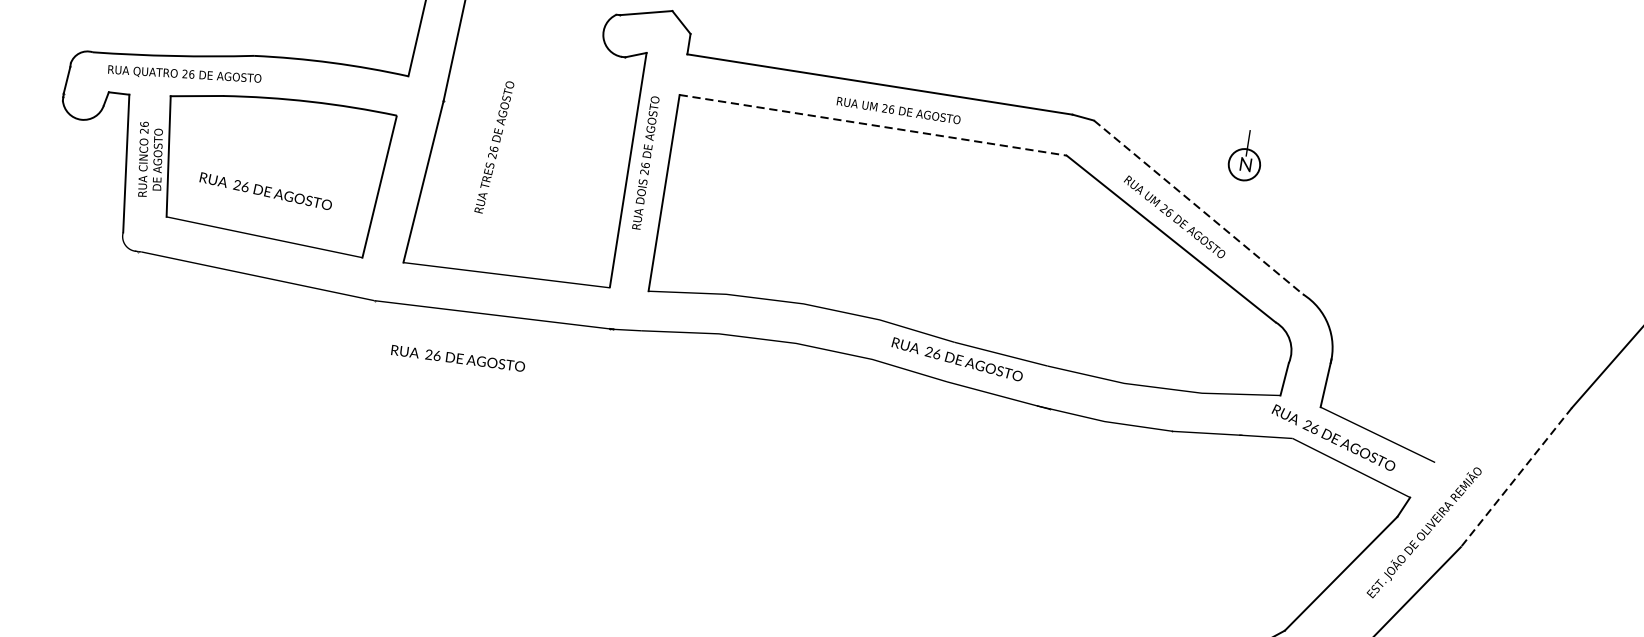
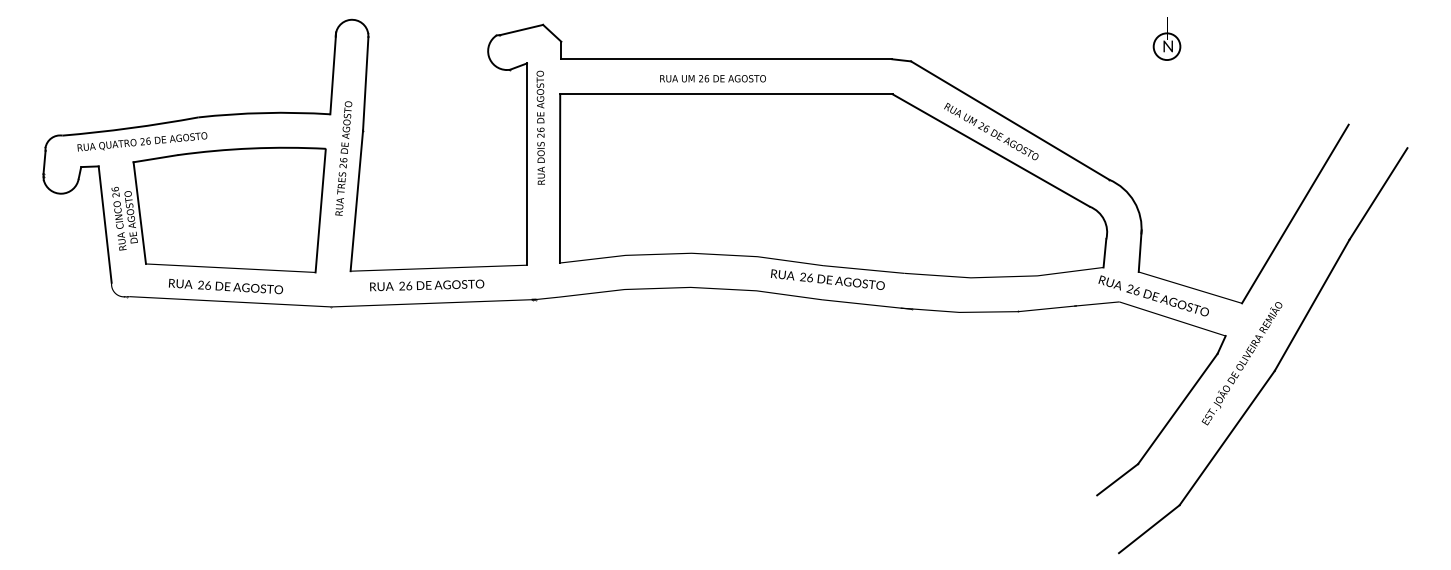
text: (898, 110) -> (712, 78), moved
line: (873, 125) -> (726, 94), dashed -> solid
text: (494, 147) -> (343, 158), moved
part: (1245, 155) -> (1166, 38), moved
text: (645, 162) -> (540, 127), moved
text: (266, 191) -> (226, 286), moved
line: (1198, 207) -> (1010, 120), dashed -> solid
text: (458, 358) -> (427, 285), moved
line: (1513, 367) -> (1295, 213), added
line: (1516, 477) -> (1312, 305), dashed -> solid

